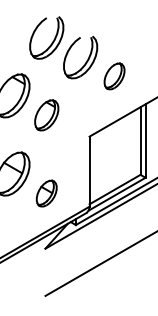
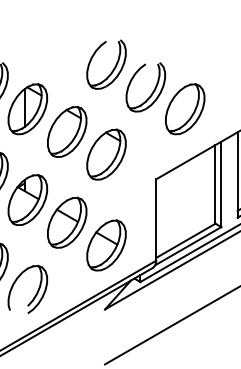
part: (114, 76) -> (185, 109), size x1.67
part: (46, 115) -> (106, 154), size x1.43
part: (46, 193) -> (106, 245), size x1.67

